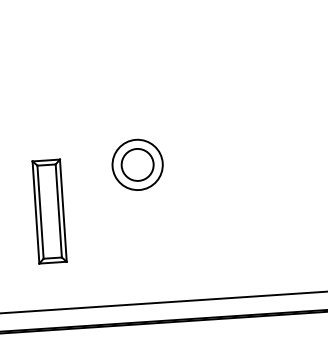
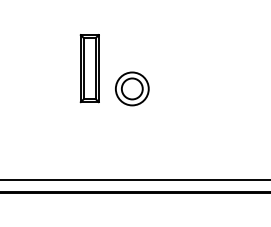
part: (137, 164) -> (132, 88), moved
part: (49, 211) -> (89, 68), moved

